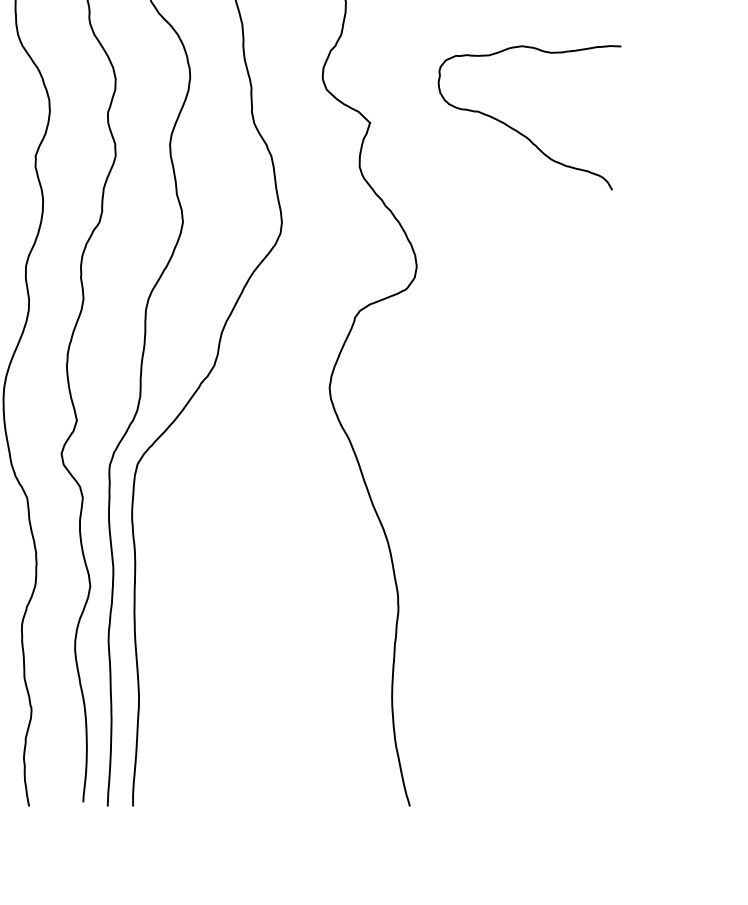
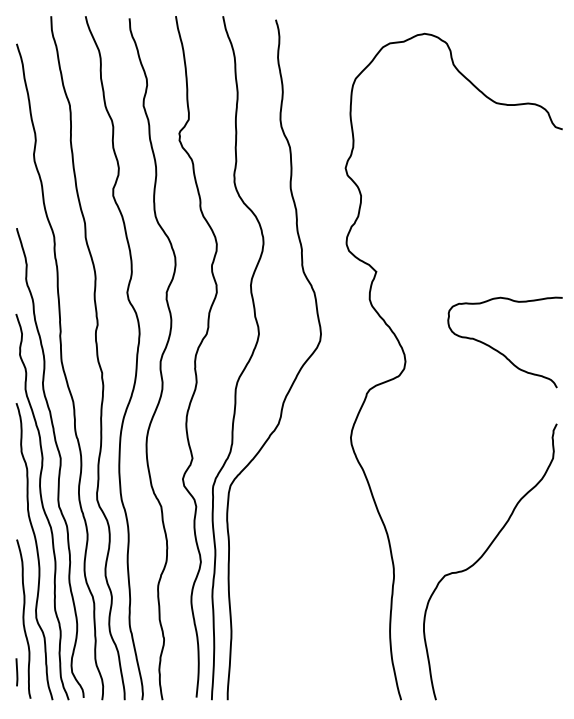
curve: (518, 130) -> (498, 350), moved
curve: (539, 578) -> (482, 557), added

